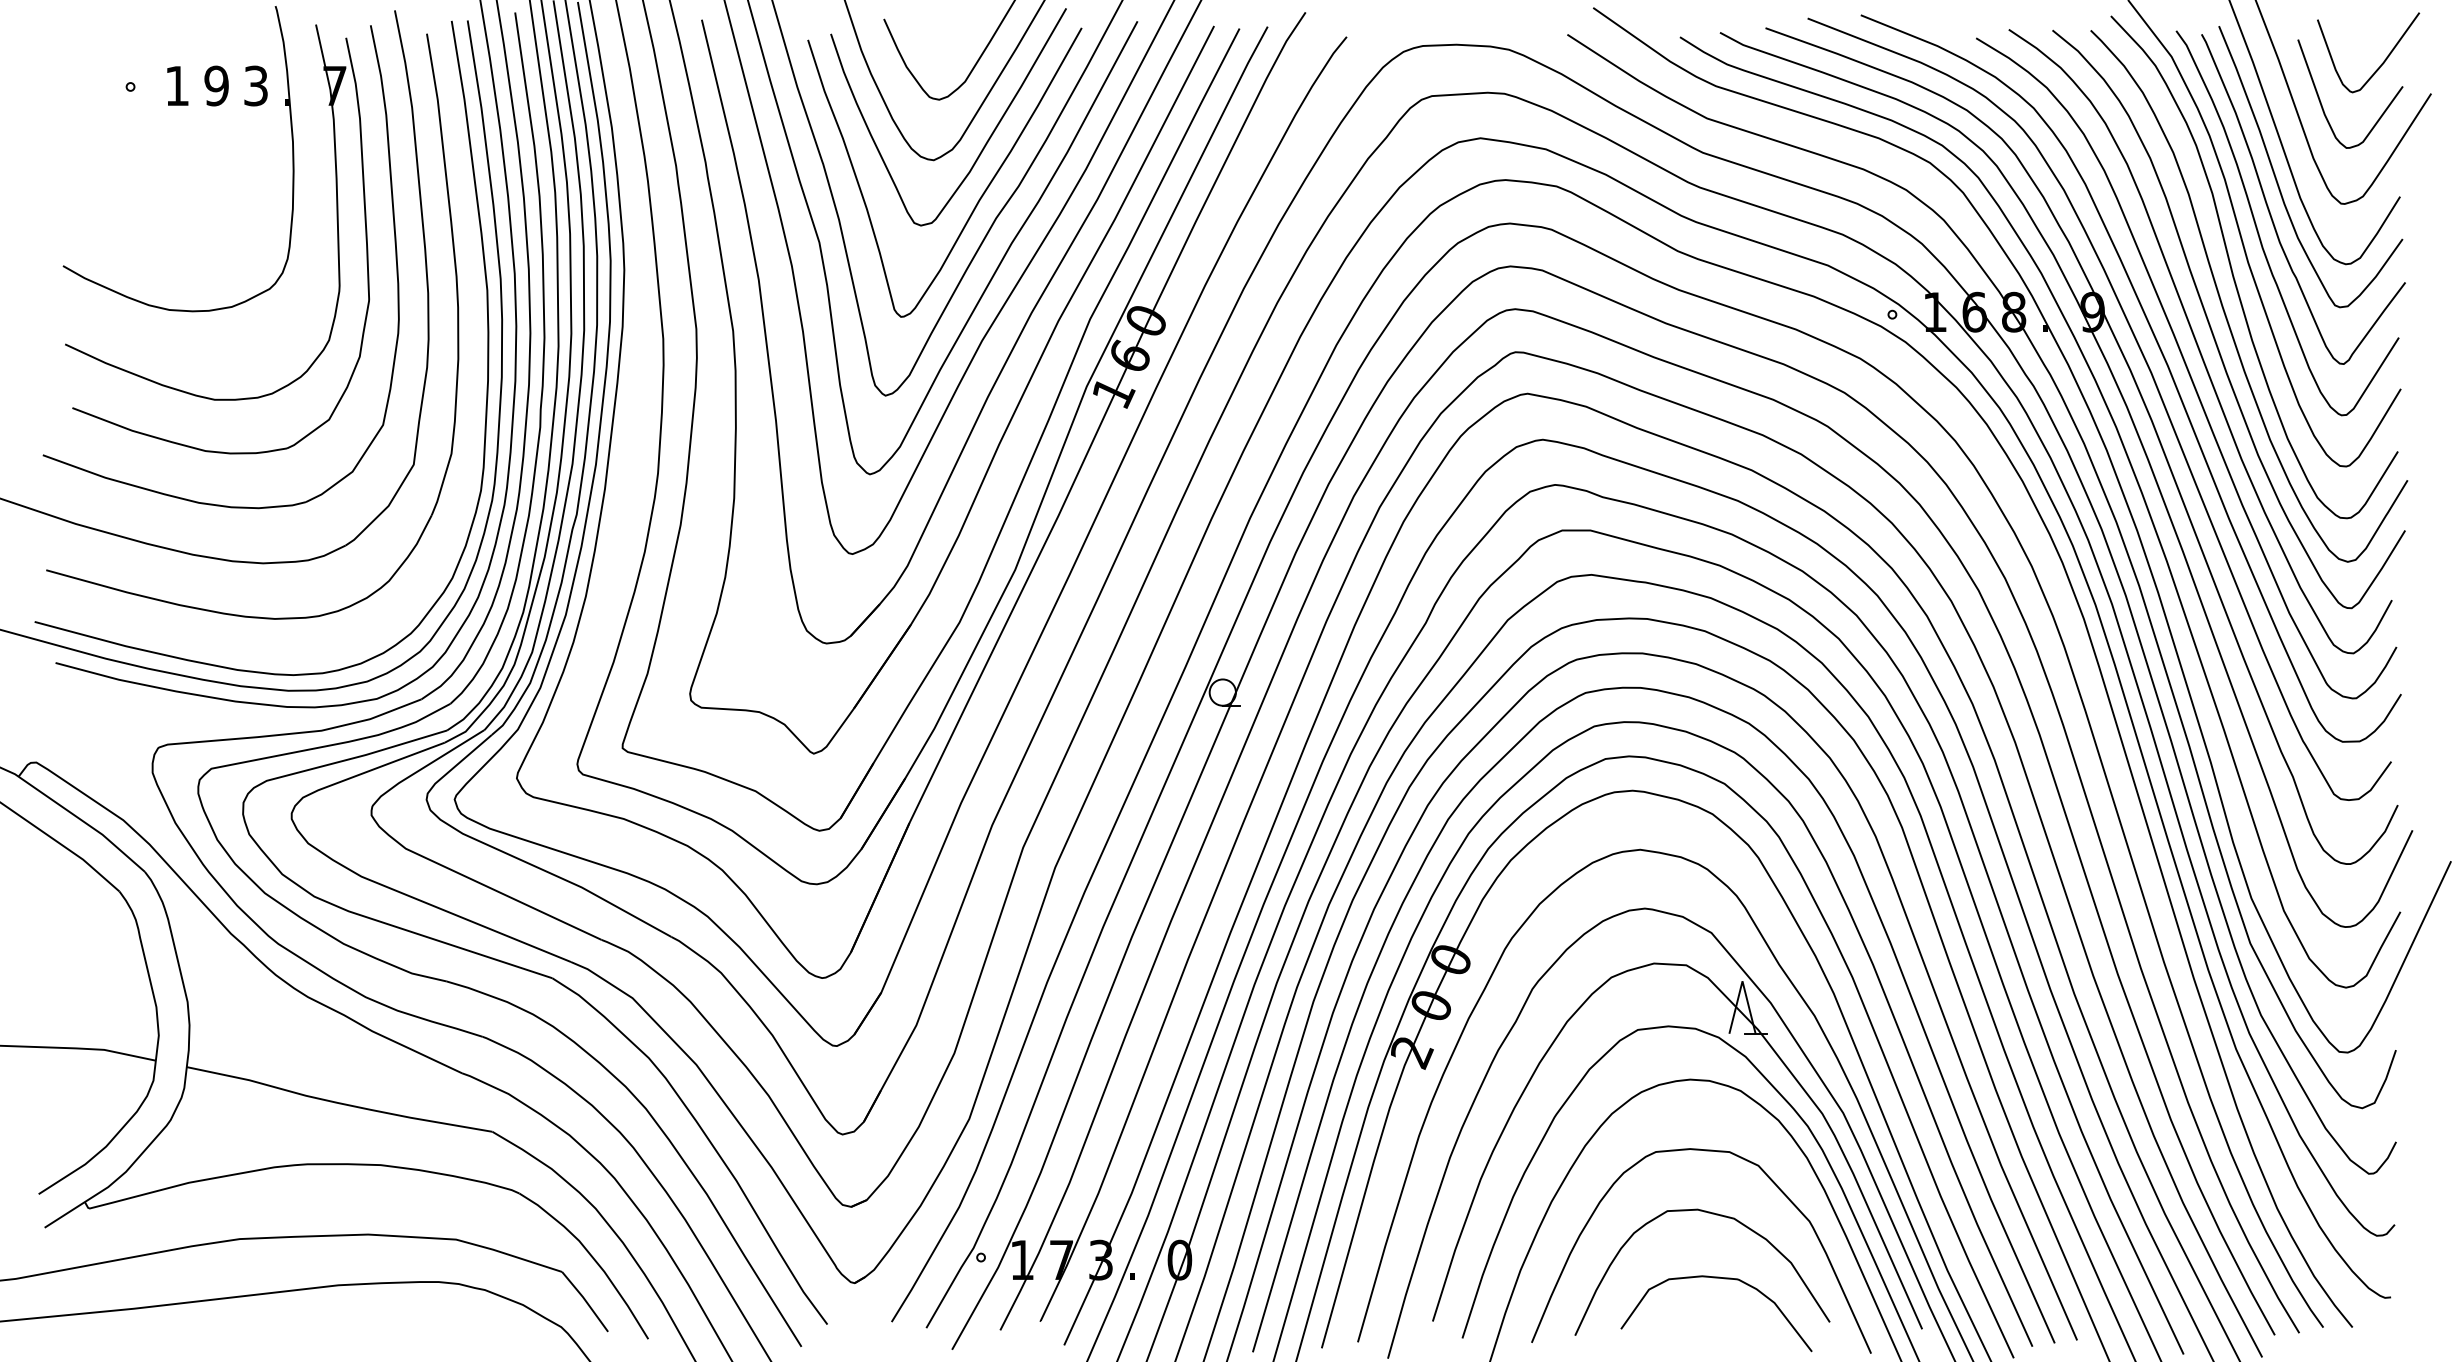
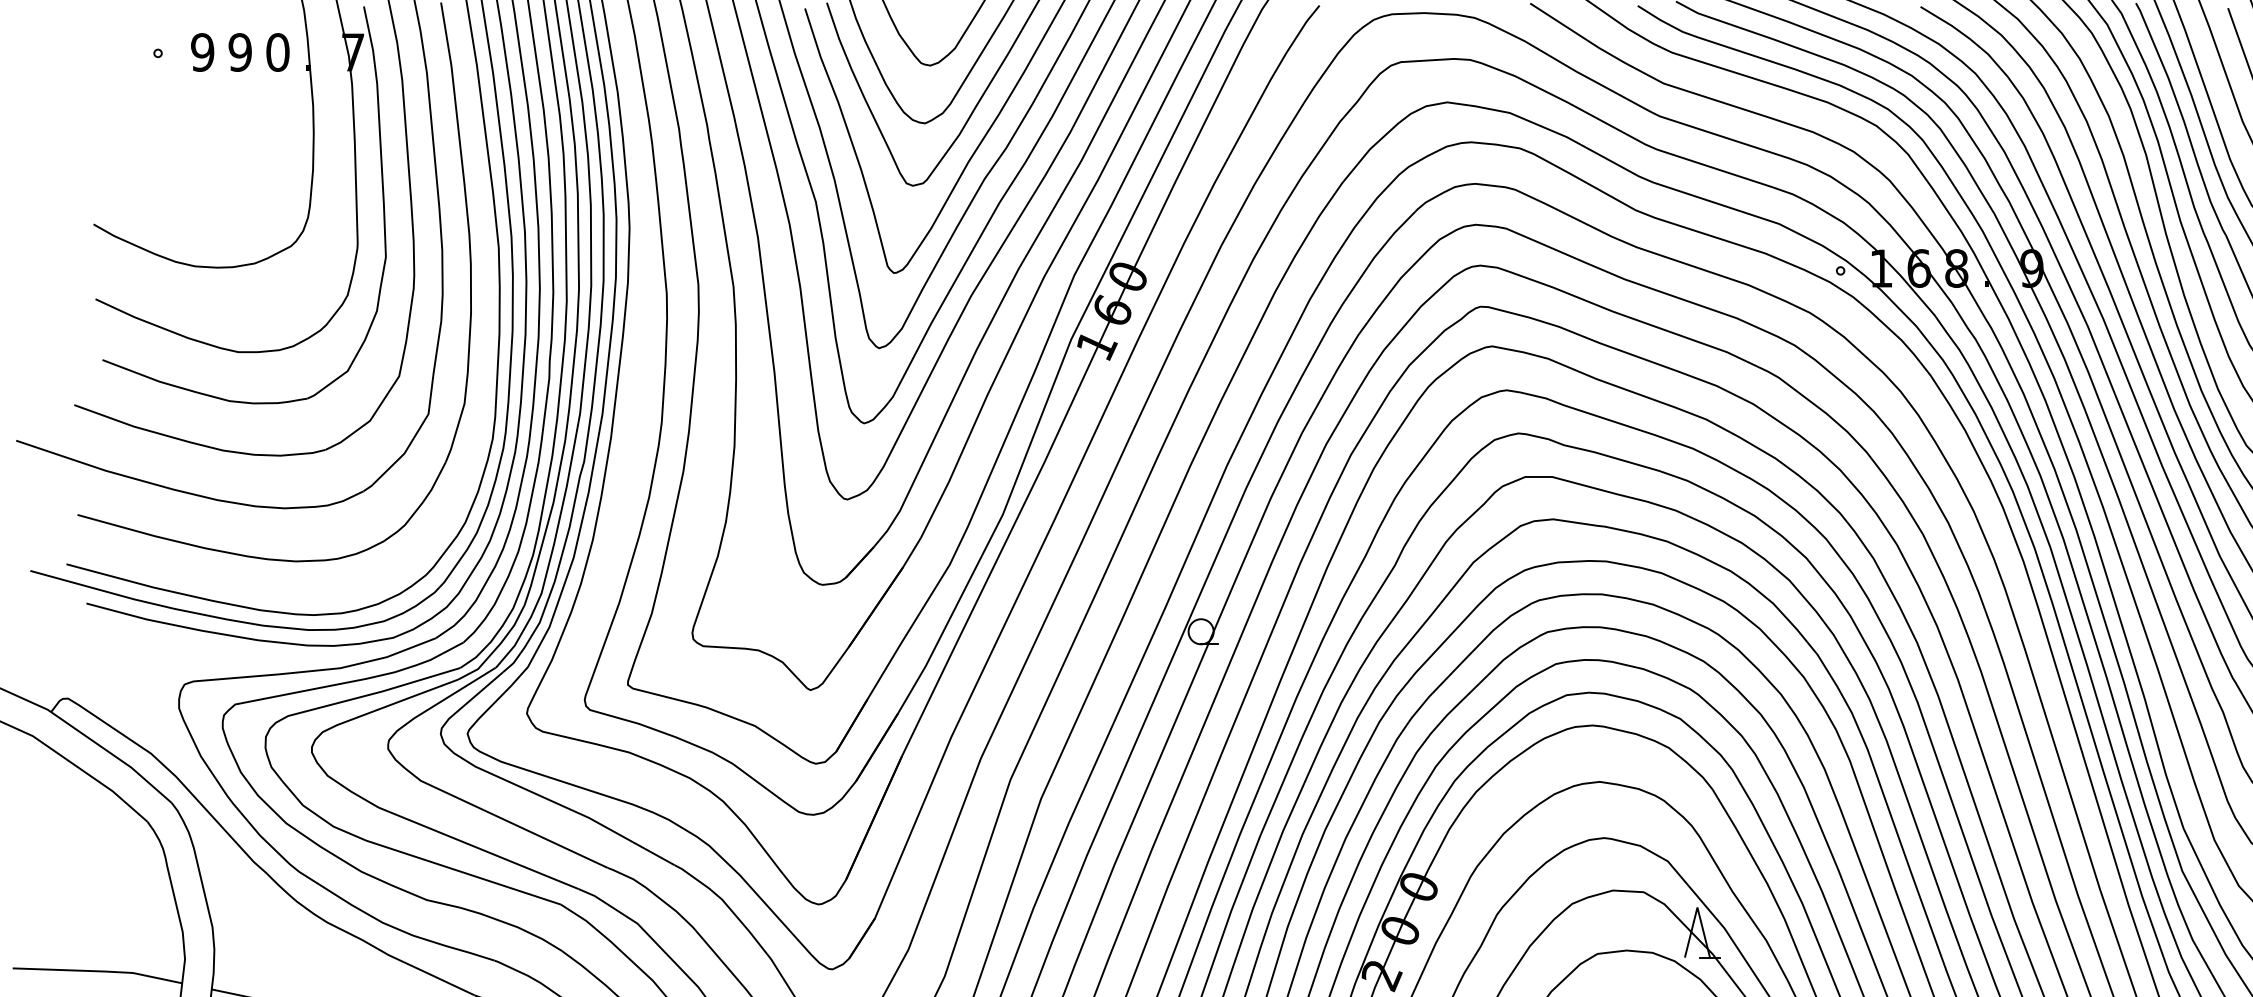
text: (177, 85) -> (202, 52), 1 -> 9
text: (256, 85) -> (278, 52), 3 -> 0

